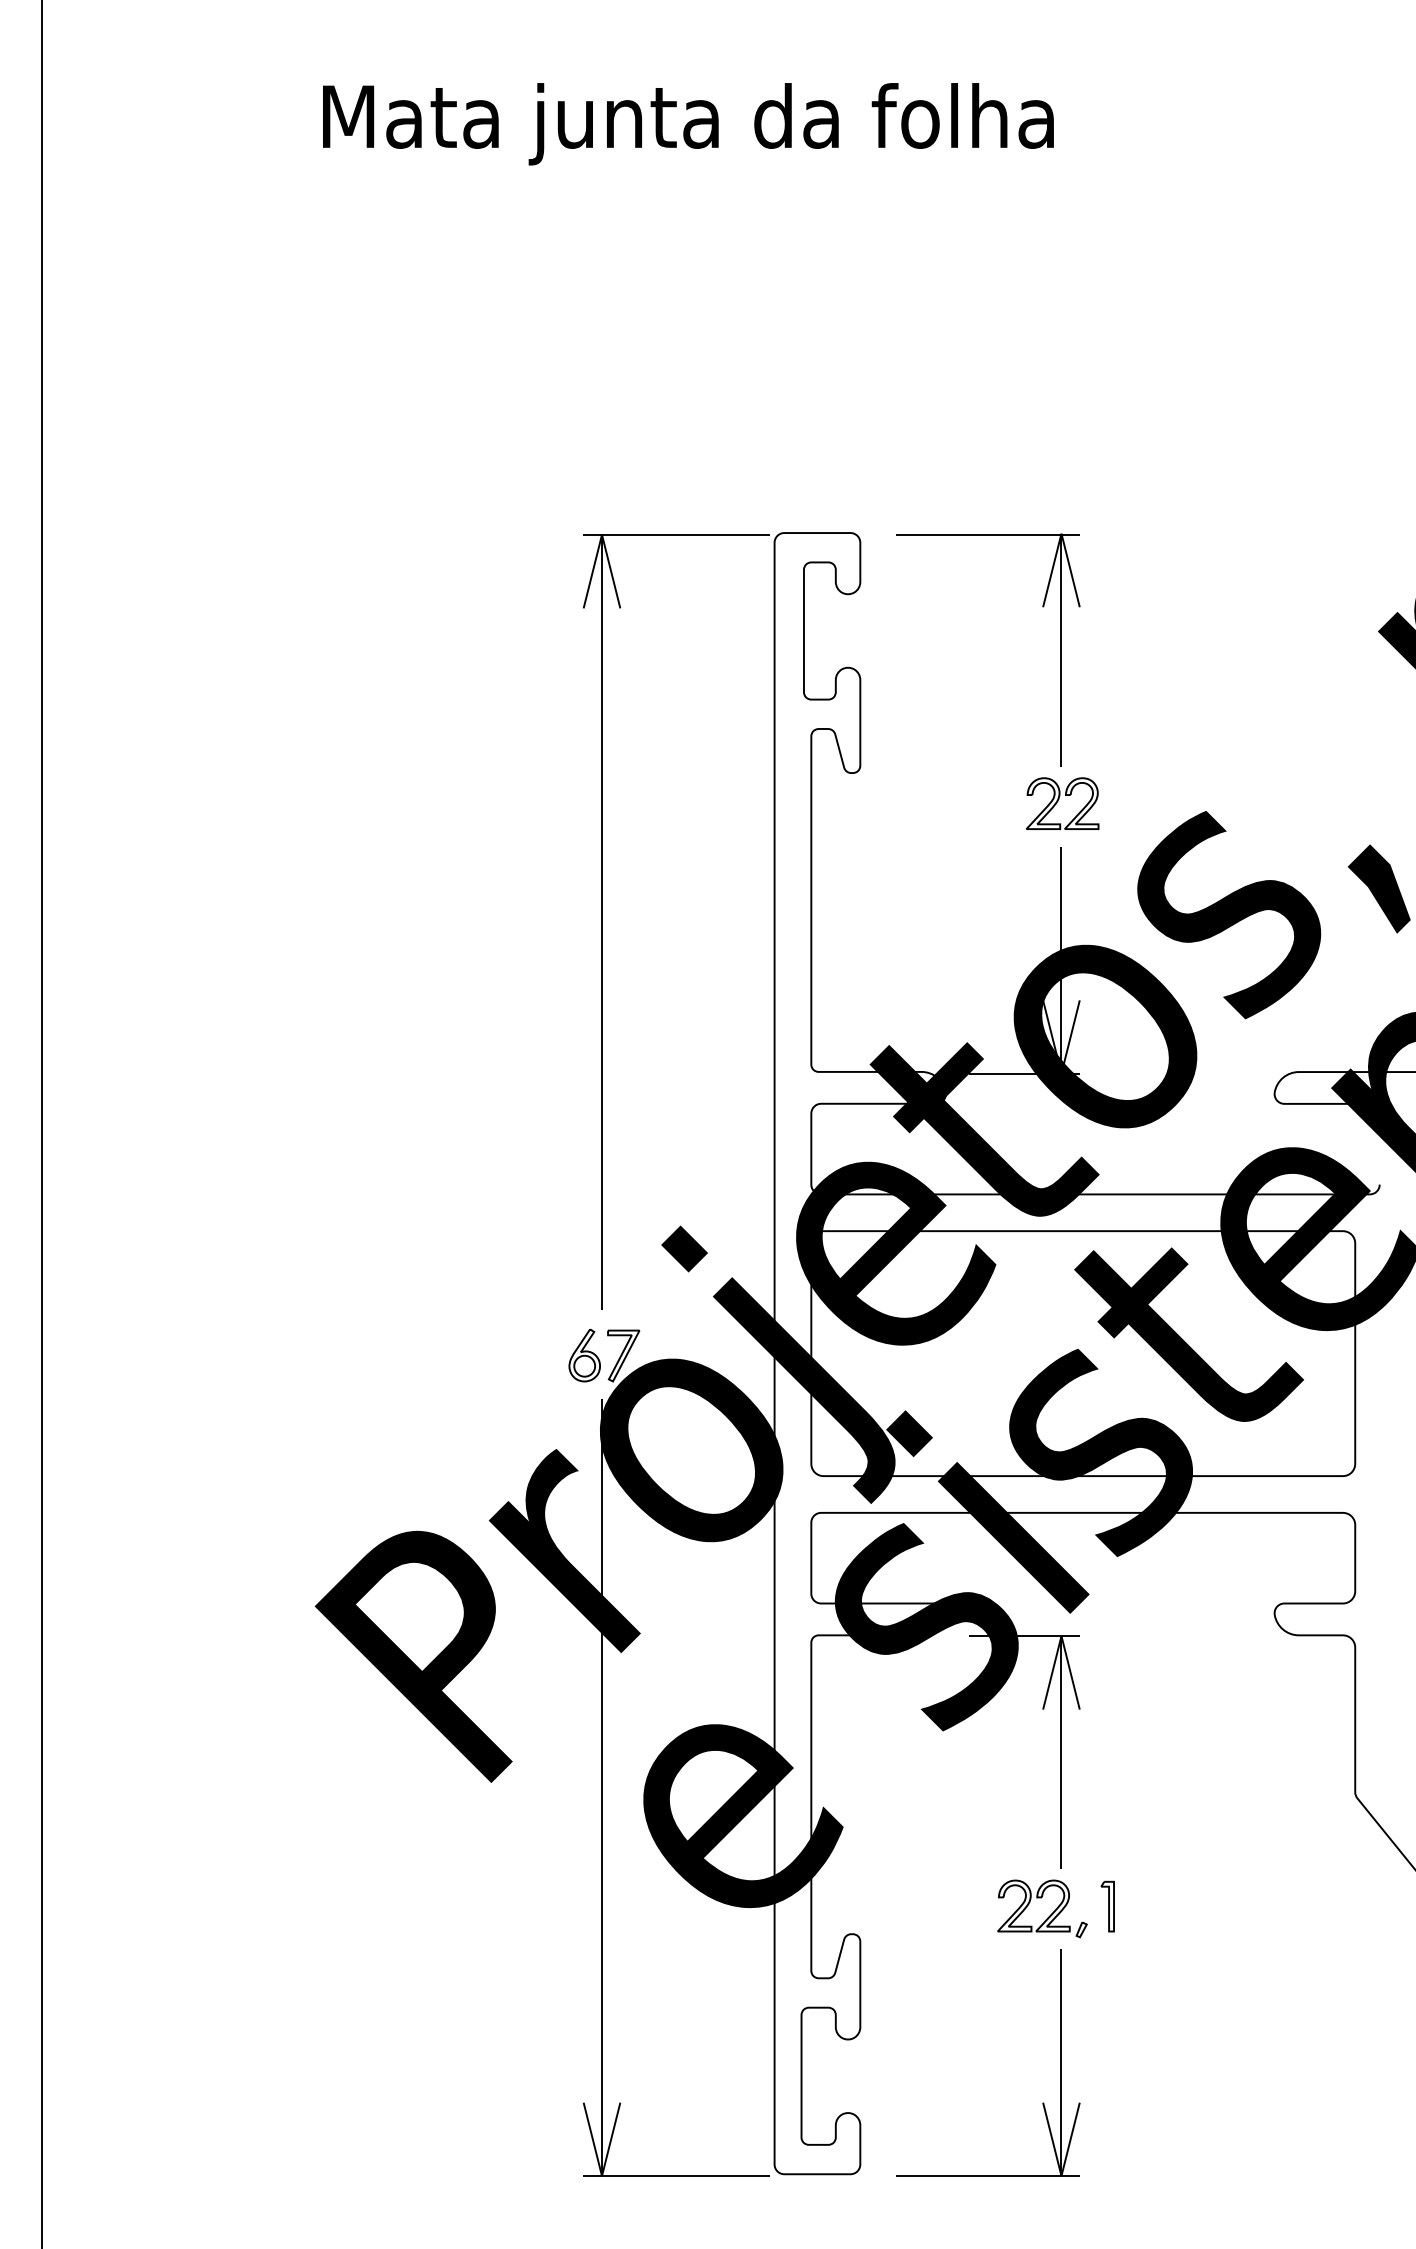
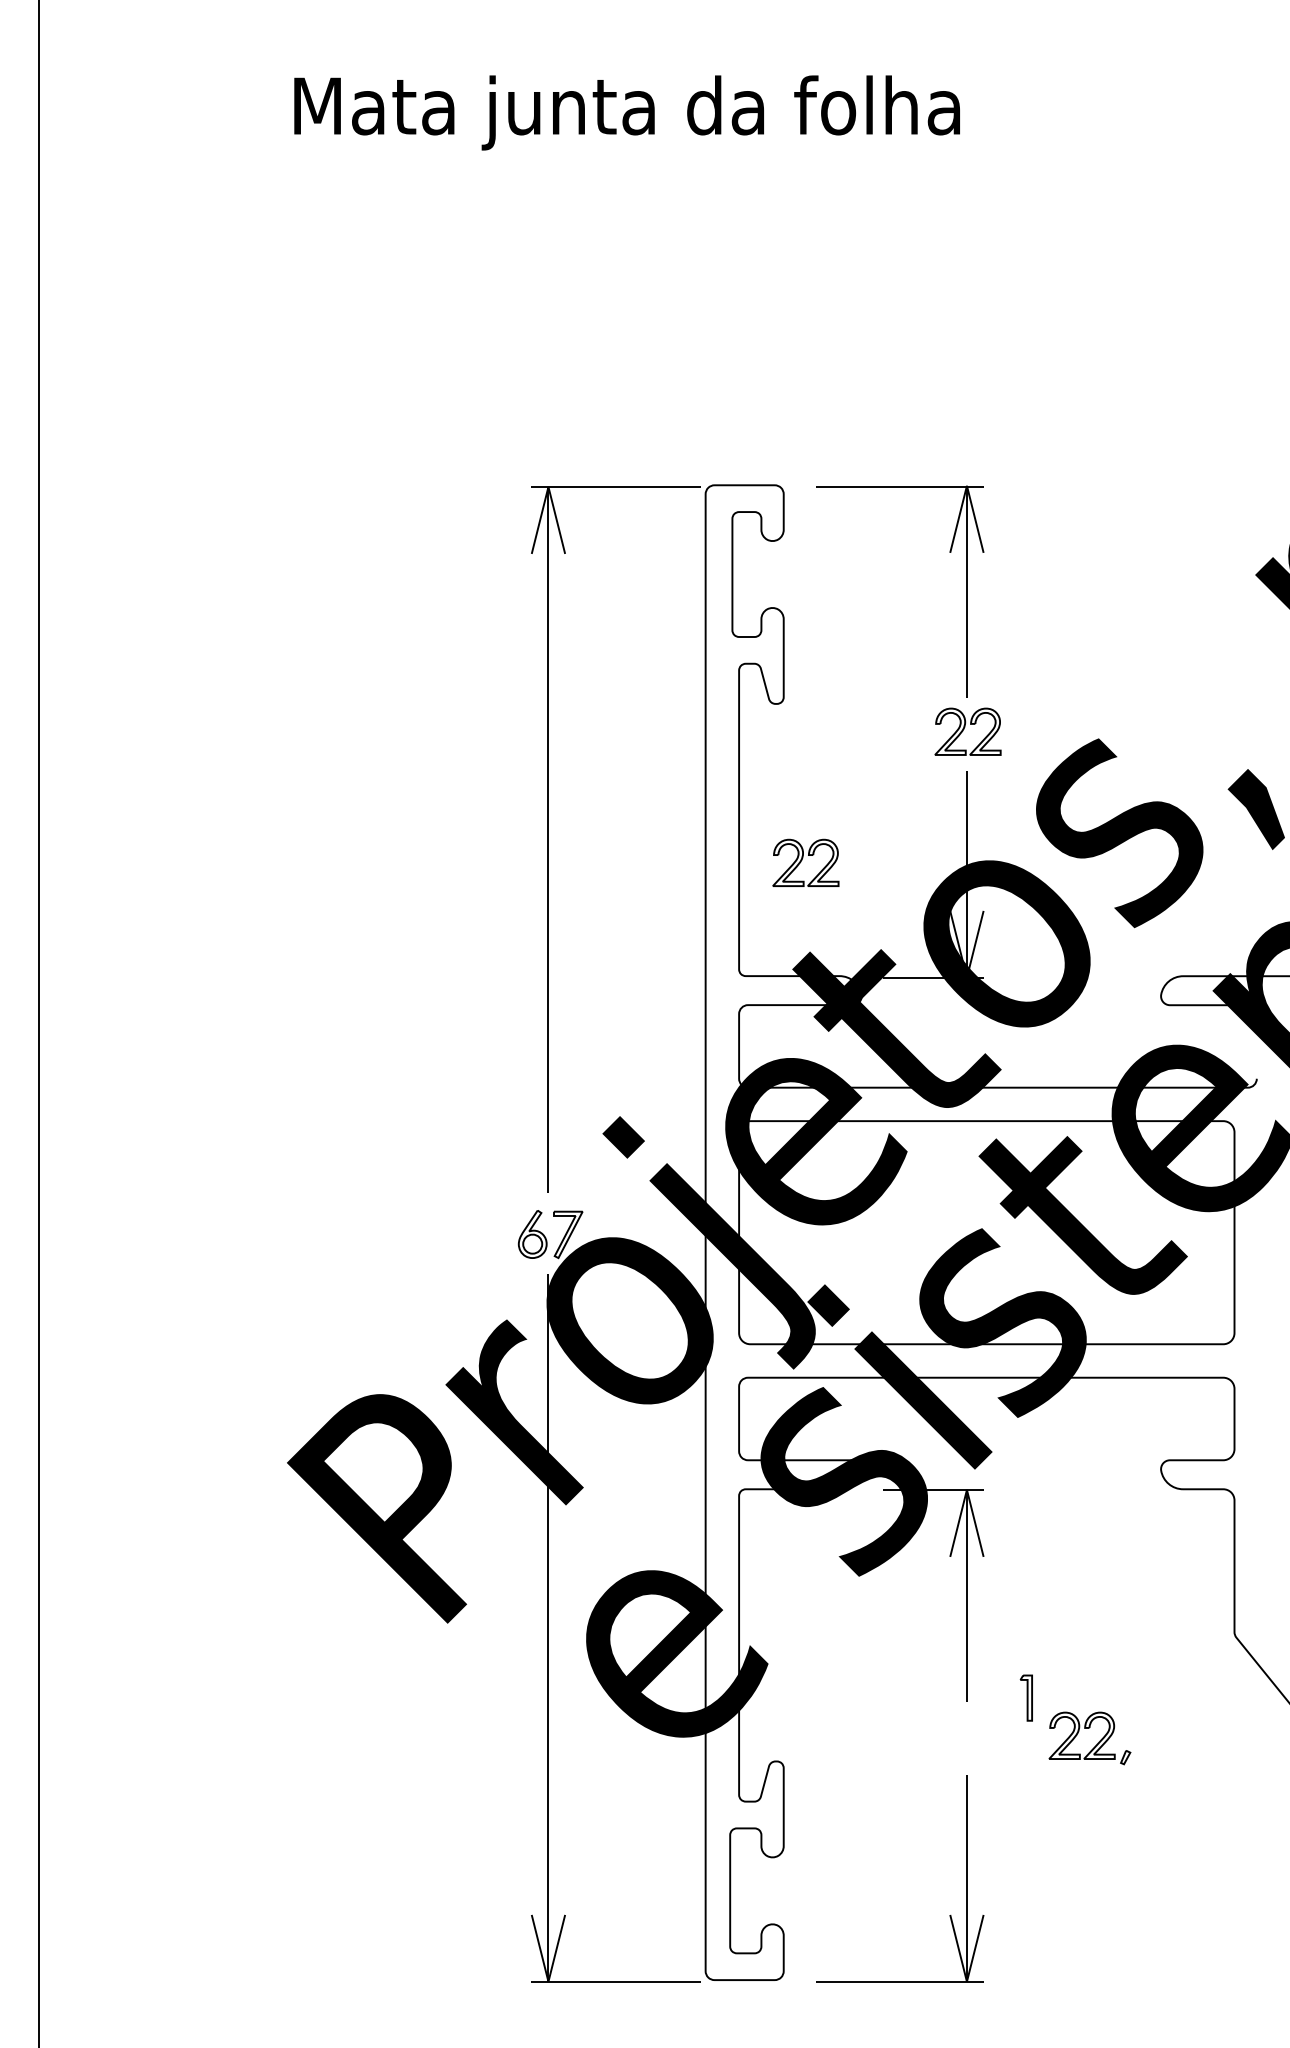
part: (884, 947) -> (805, 862), added
part: (1107, 1906) -> (1026, 1697), moved
part: (1049, 1915) -> (1096, 1744), moved

